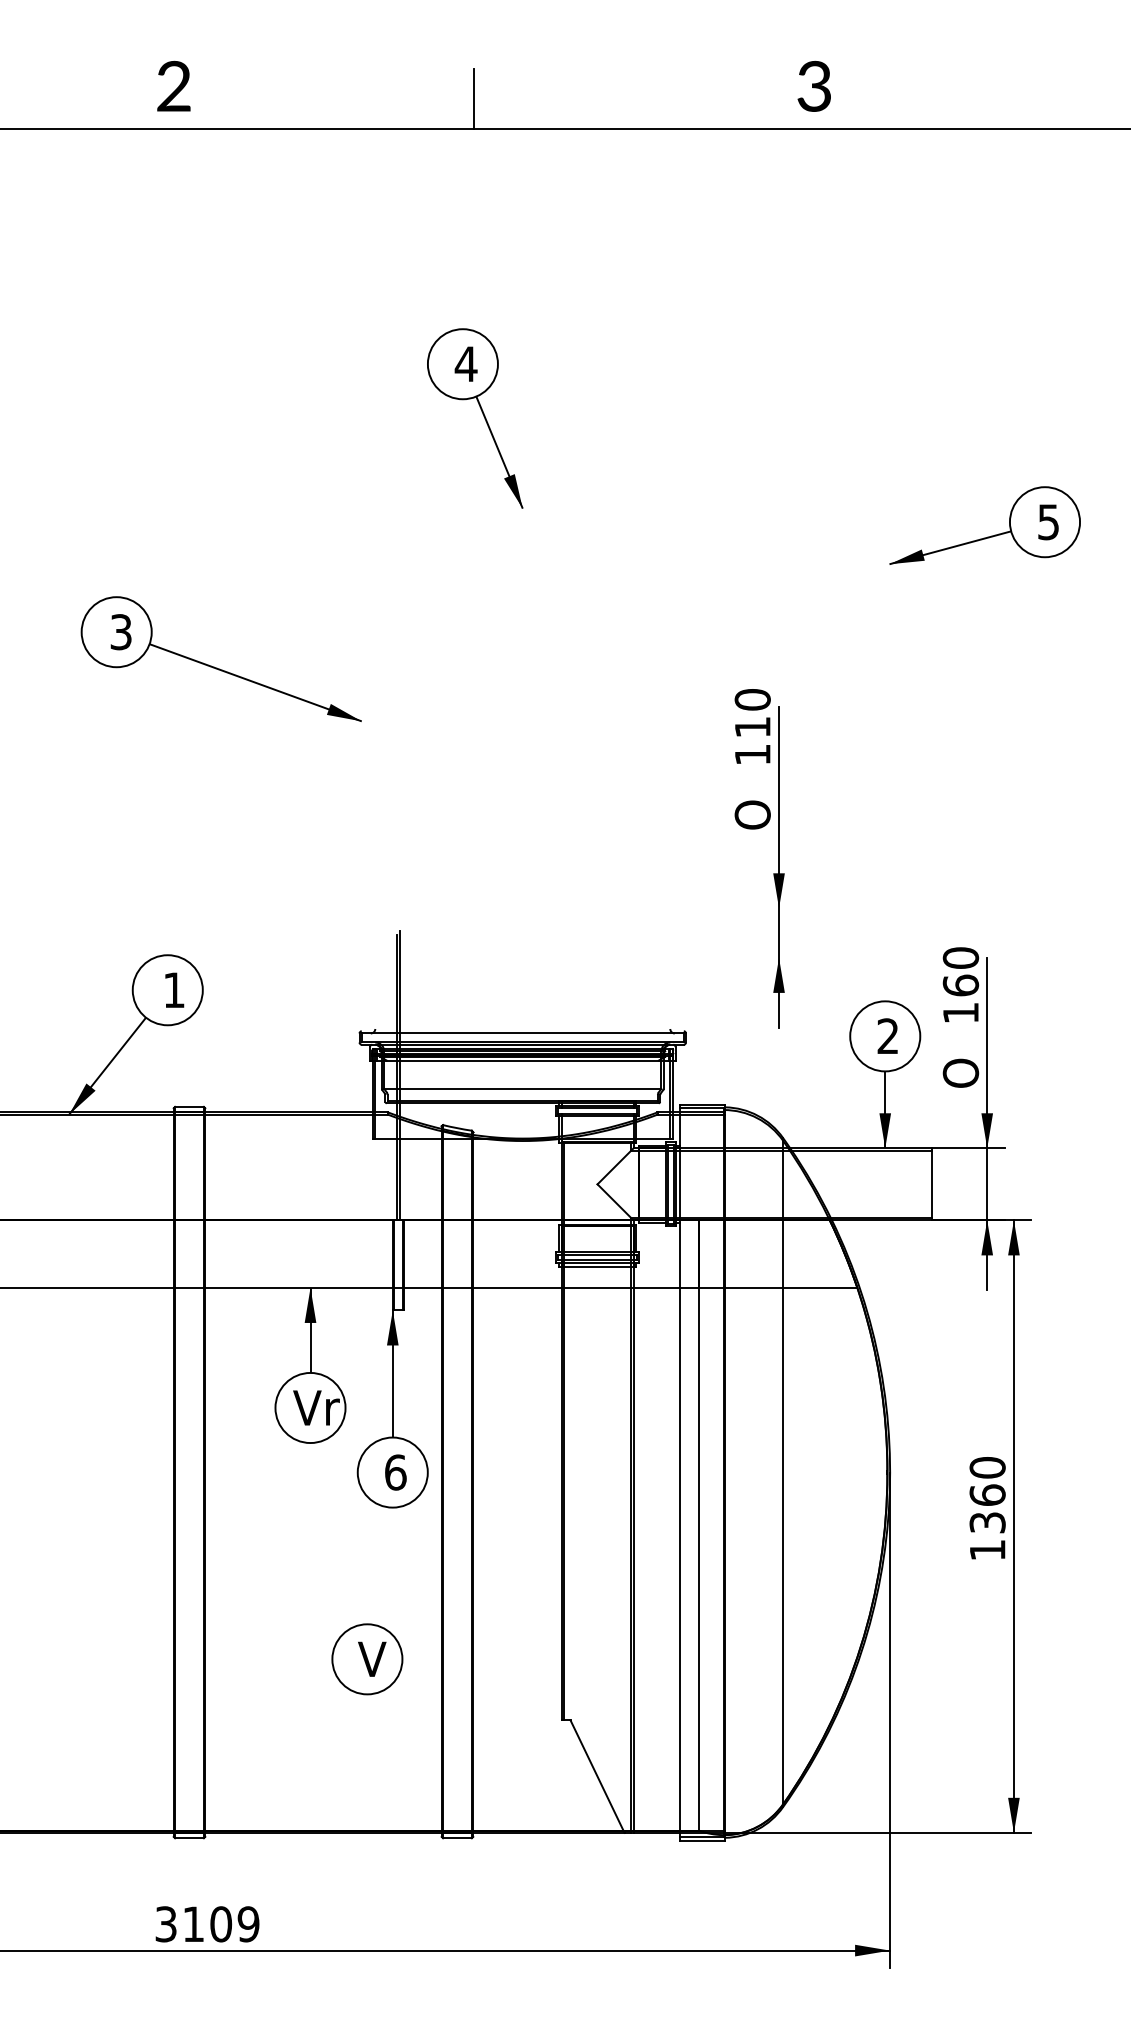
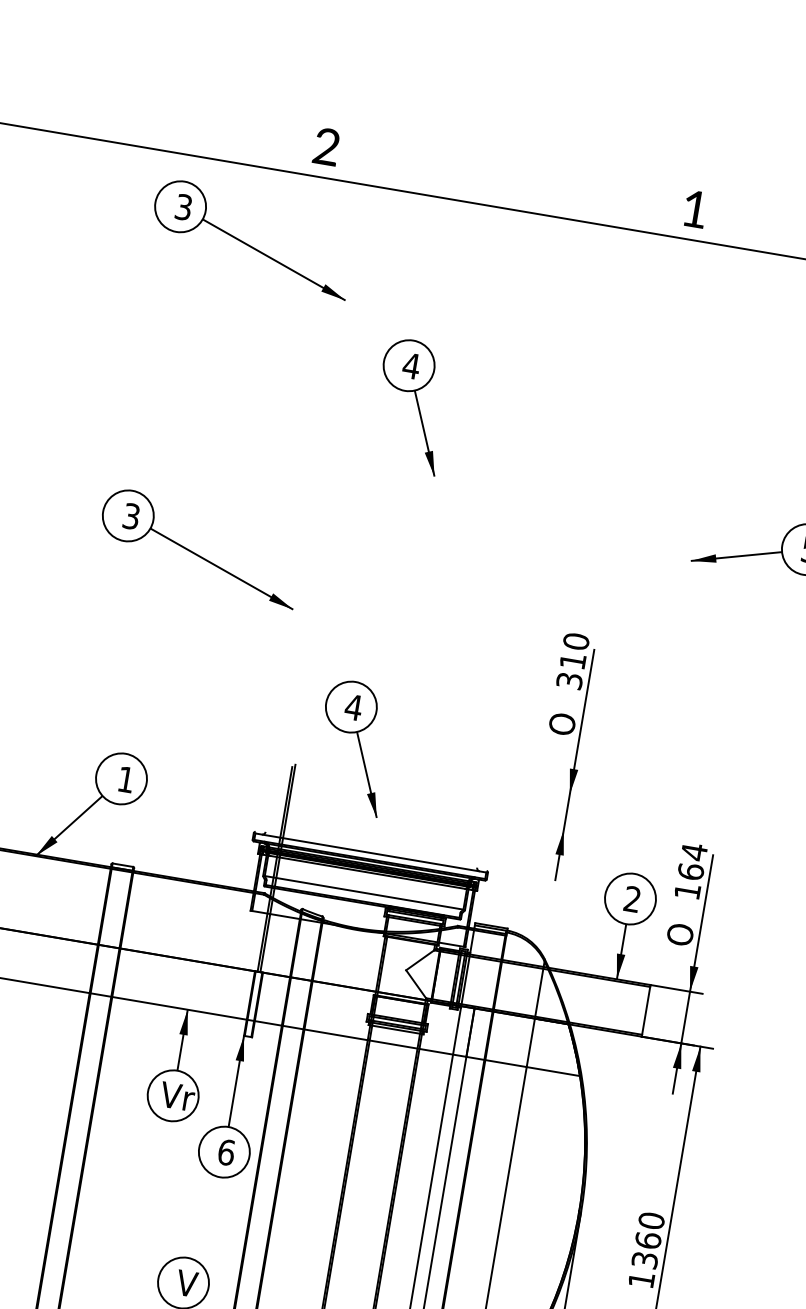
text: (173, 85) -> (326, 146), moved
text: (813, 85) -> (694, 208), 3 -> 1
line: (473, 99) -> (448, 177), removed
part: (217, 236) -> (248, 244), added
text: (752, 754) -> (569, 680), 110 -> 310
part: (482, 890) -> (359, 745), added
text: (960, 957) -> (694, 851), 160 -> 164

